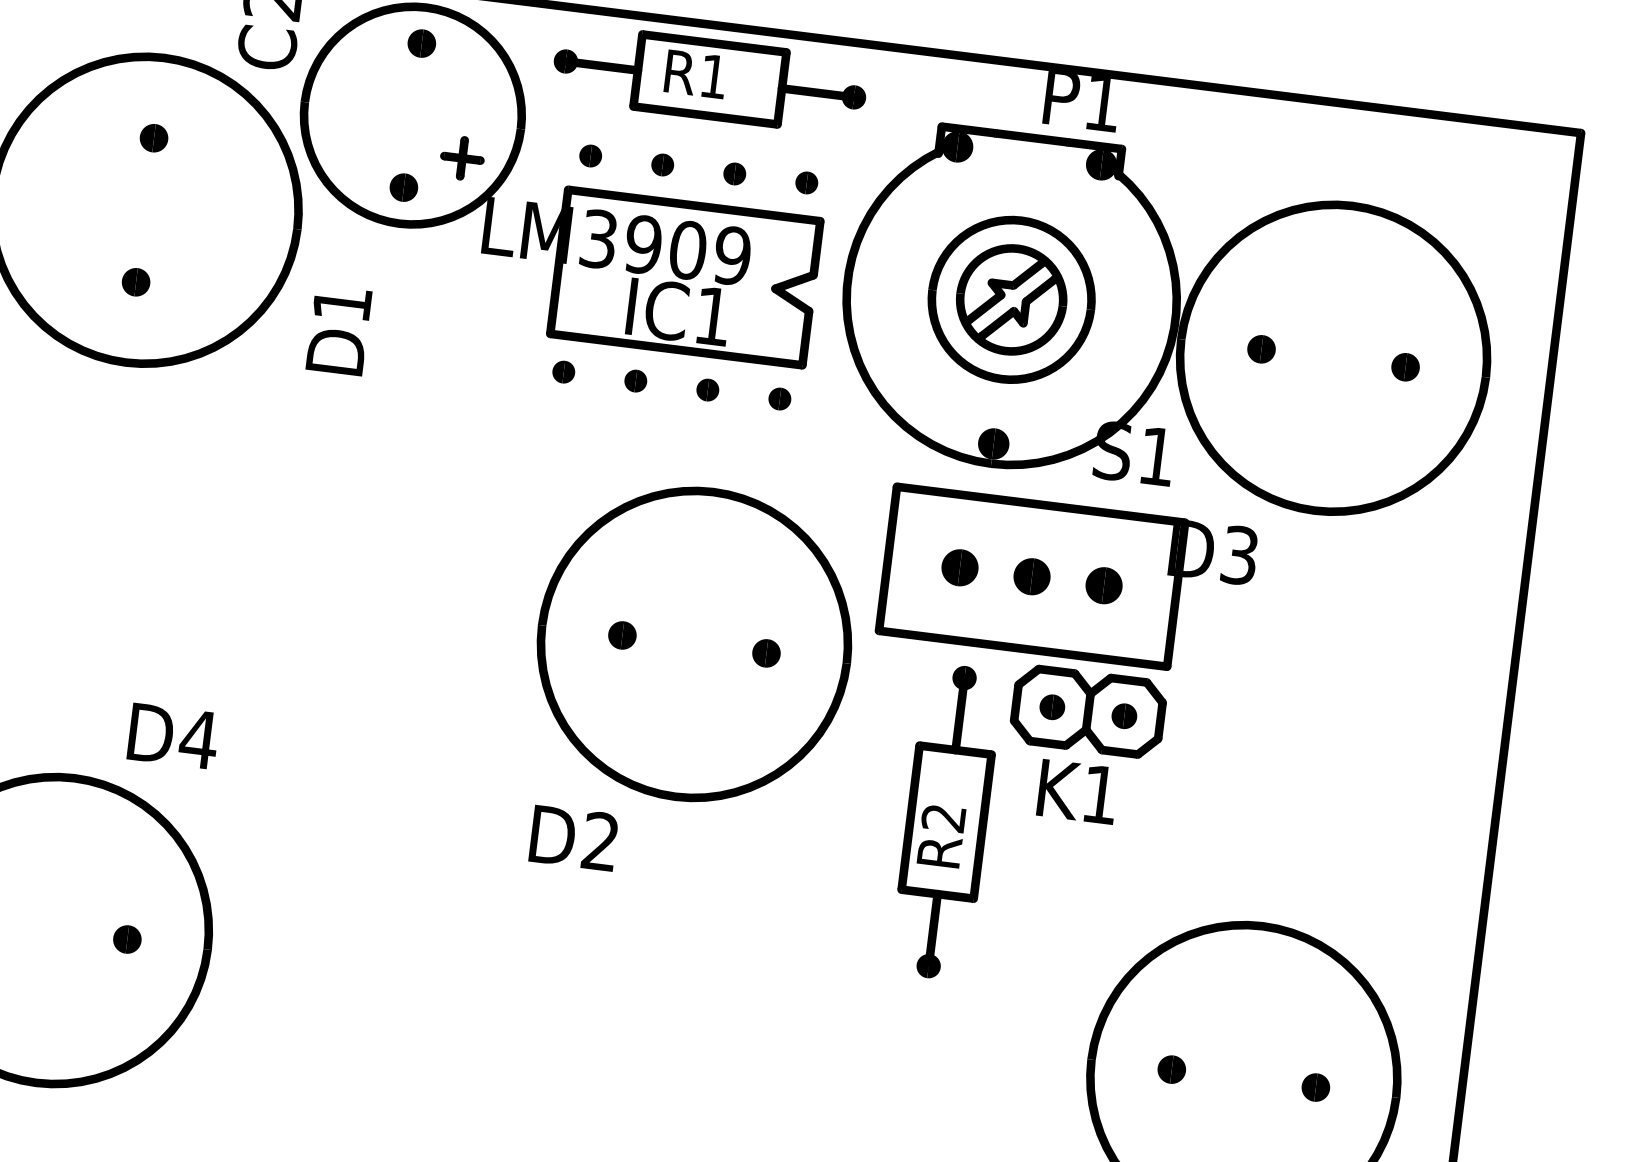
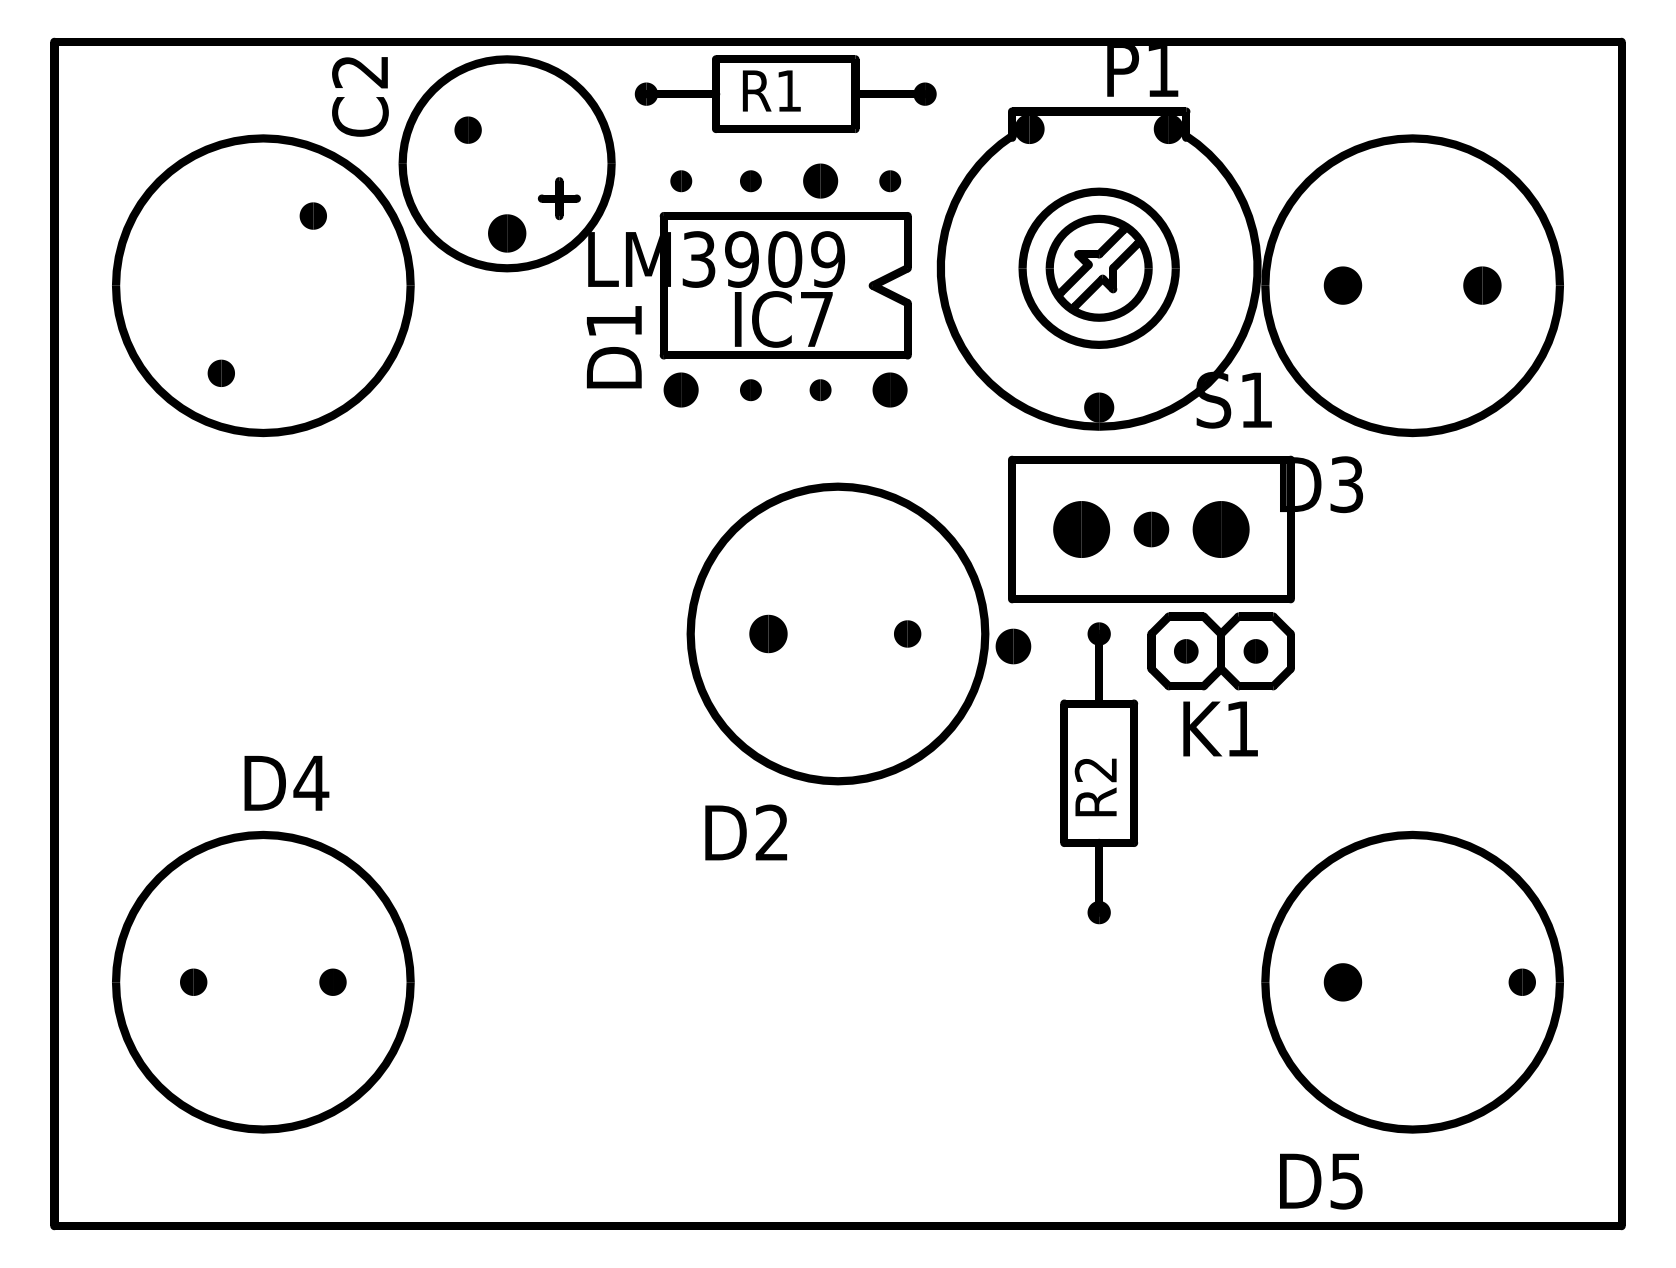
part: (421, 42) -> (467, 129), moved
part: (153, 137) -> (312, 215), moved
part: (734, 174) -> (820, 181), size x1.6
part: (403, 187) -> (506, 233), size x1.4
part: (135, 281) -> (220, 372), moved
text: (712, 316) -> (816, 319), IC1 -> IC7
text: (339, 330) -> (614, 347), moved
part: (1261, 349) -> (1342, 285), size x1.4
part: (1404, 366) -> (1481, 285), size x1.4
part: (563, 372) -> (681, 390), size x1.6
part: (780, 399) -> (890, 390), size x1.6
part: (959, 567) -> (1081, 529), size x1.6
part: (1103, 585) -> (1220, 529), size x1.6
part: (621, 634) -> (767, 633), size x1.4
part: (874, 679) -> (1013, 646), added
text: (173, 736) -> (286, 783), moved
part: (1171, 1068) -> (1342, 981), size x1.4
part: (1315, 1086) -> (1521, 981), moved

